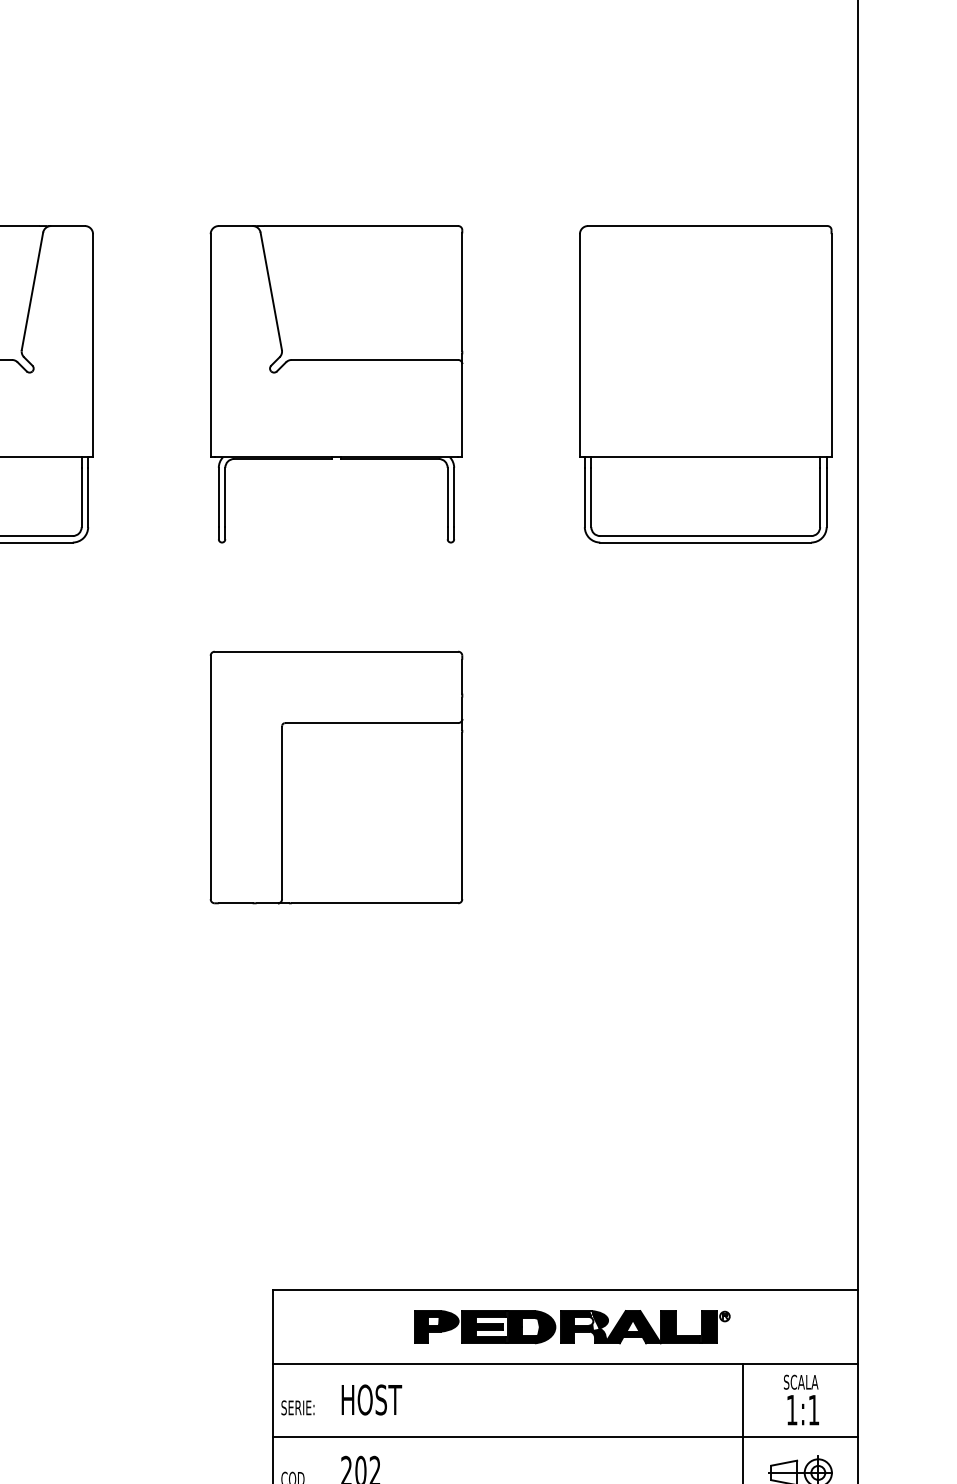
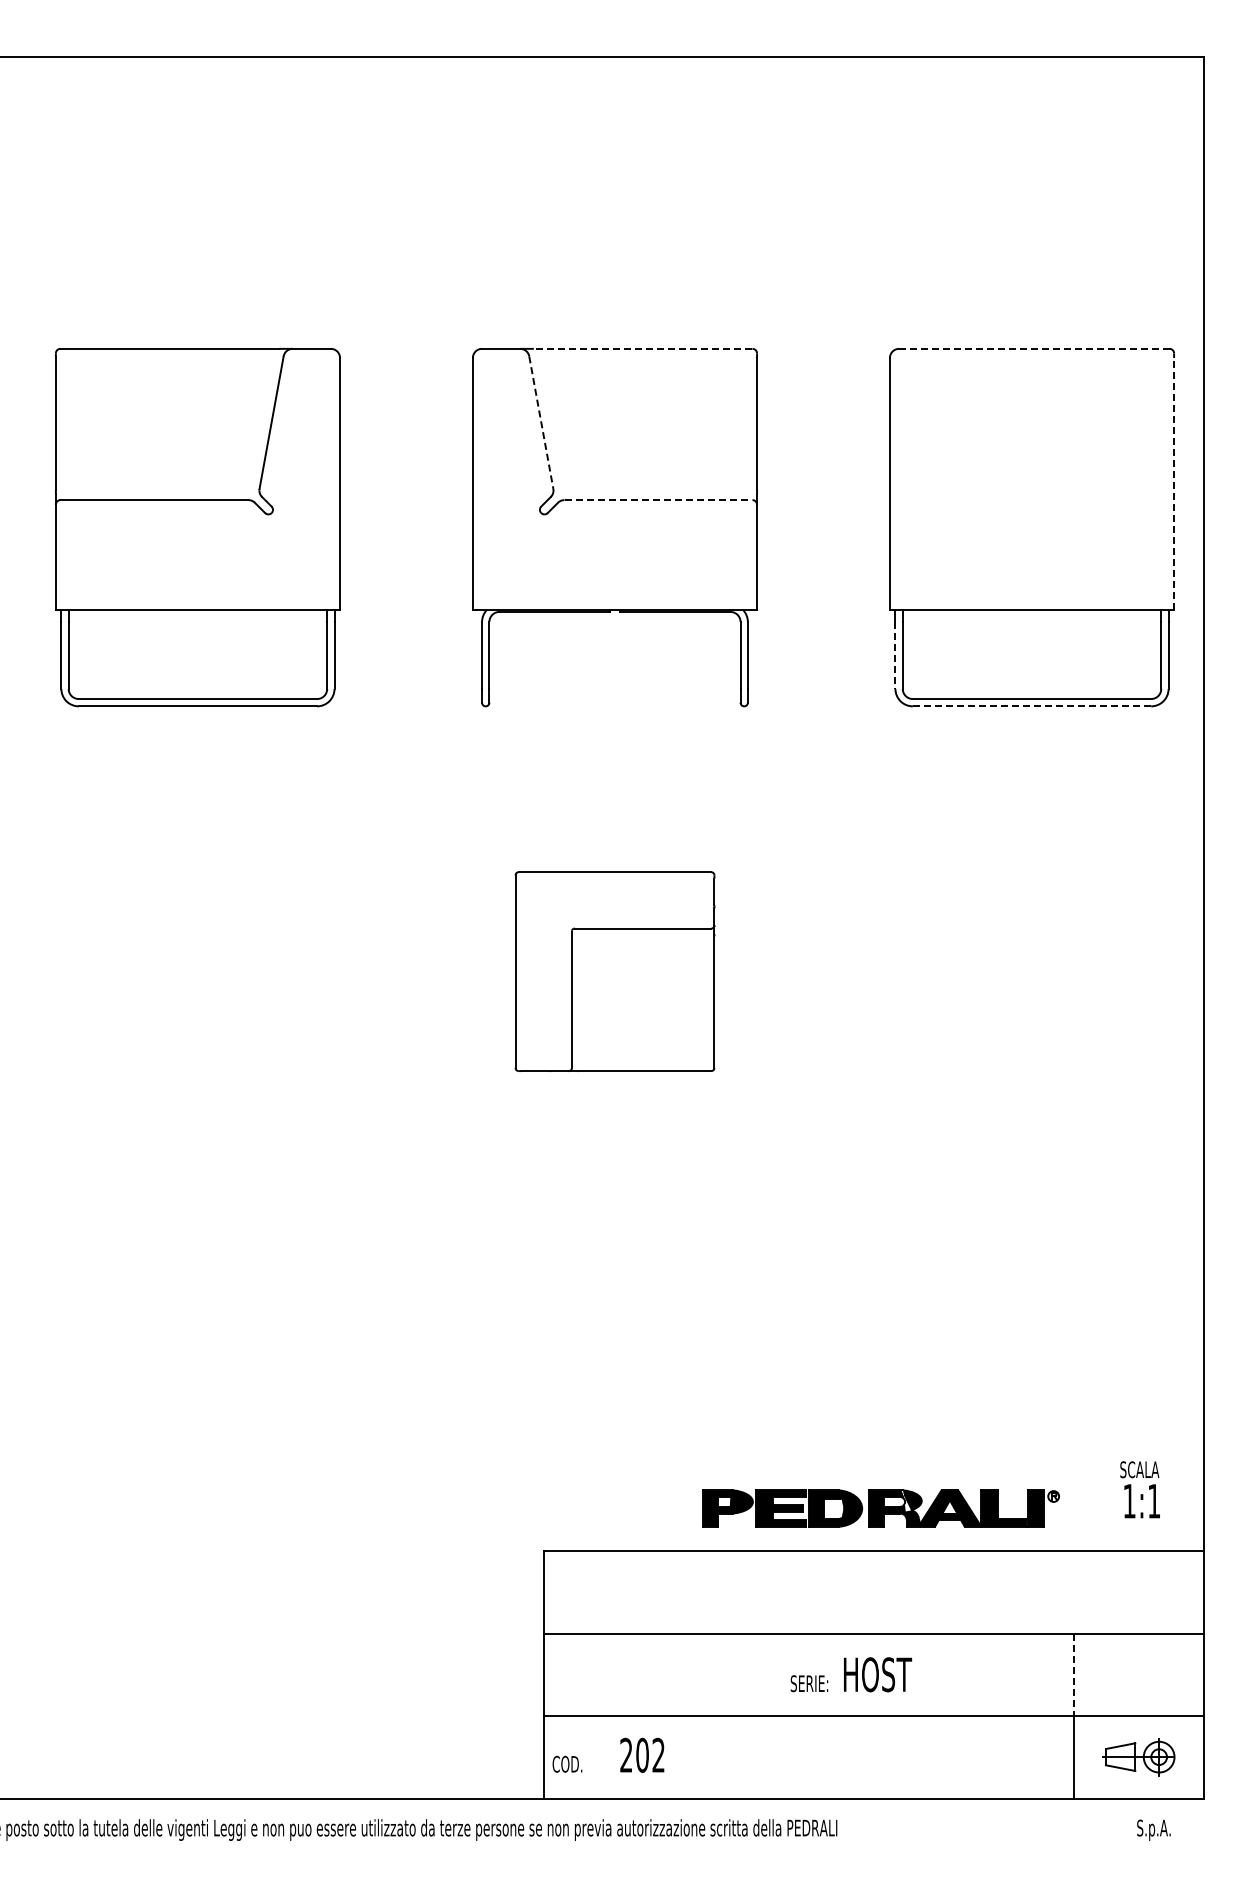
line: (360, 225) -> (642, 348), solid -> dashed
line: (707, 225) -> (1034, 348), solid -> dashed
line: (271, 292) -> (541, 423), solid -> dashed
line: (831, 345) -> (1174, 483), solid -> dashed
line: (375, 360) -> (658, 500), solid -> dashed
line: (584, 497) -> (895, 655), solid -> dashed
line: (706, 542) -> (1032, 706), solid -> dashed
part: (336, 777) -> (614, 971), size x0.7
part: (571, 1327) -> (880, 1508), moved
text: (372, 1399) -> (878, 1674), moved
text: (800, 1399) -> (1139, 1489), moved
line: (743, 1400) -> (1074, 1675), solid -> dashed
text: (298, 1407) -> (809, 1683), moved

